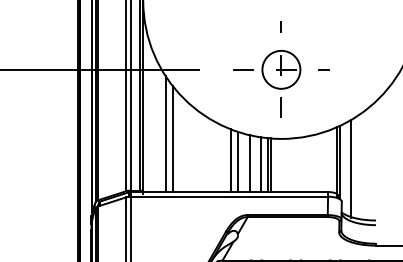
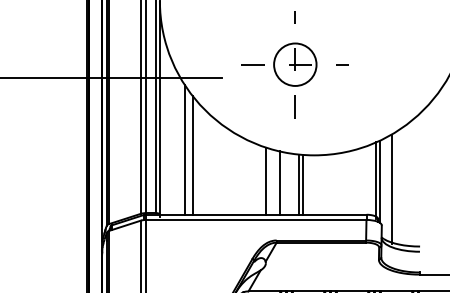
part: (281, 69) -> (295, 64), moved
line: (231, 160) -> (258, 179), removed
line: (260, 164) -> (290, 183), removed

